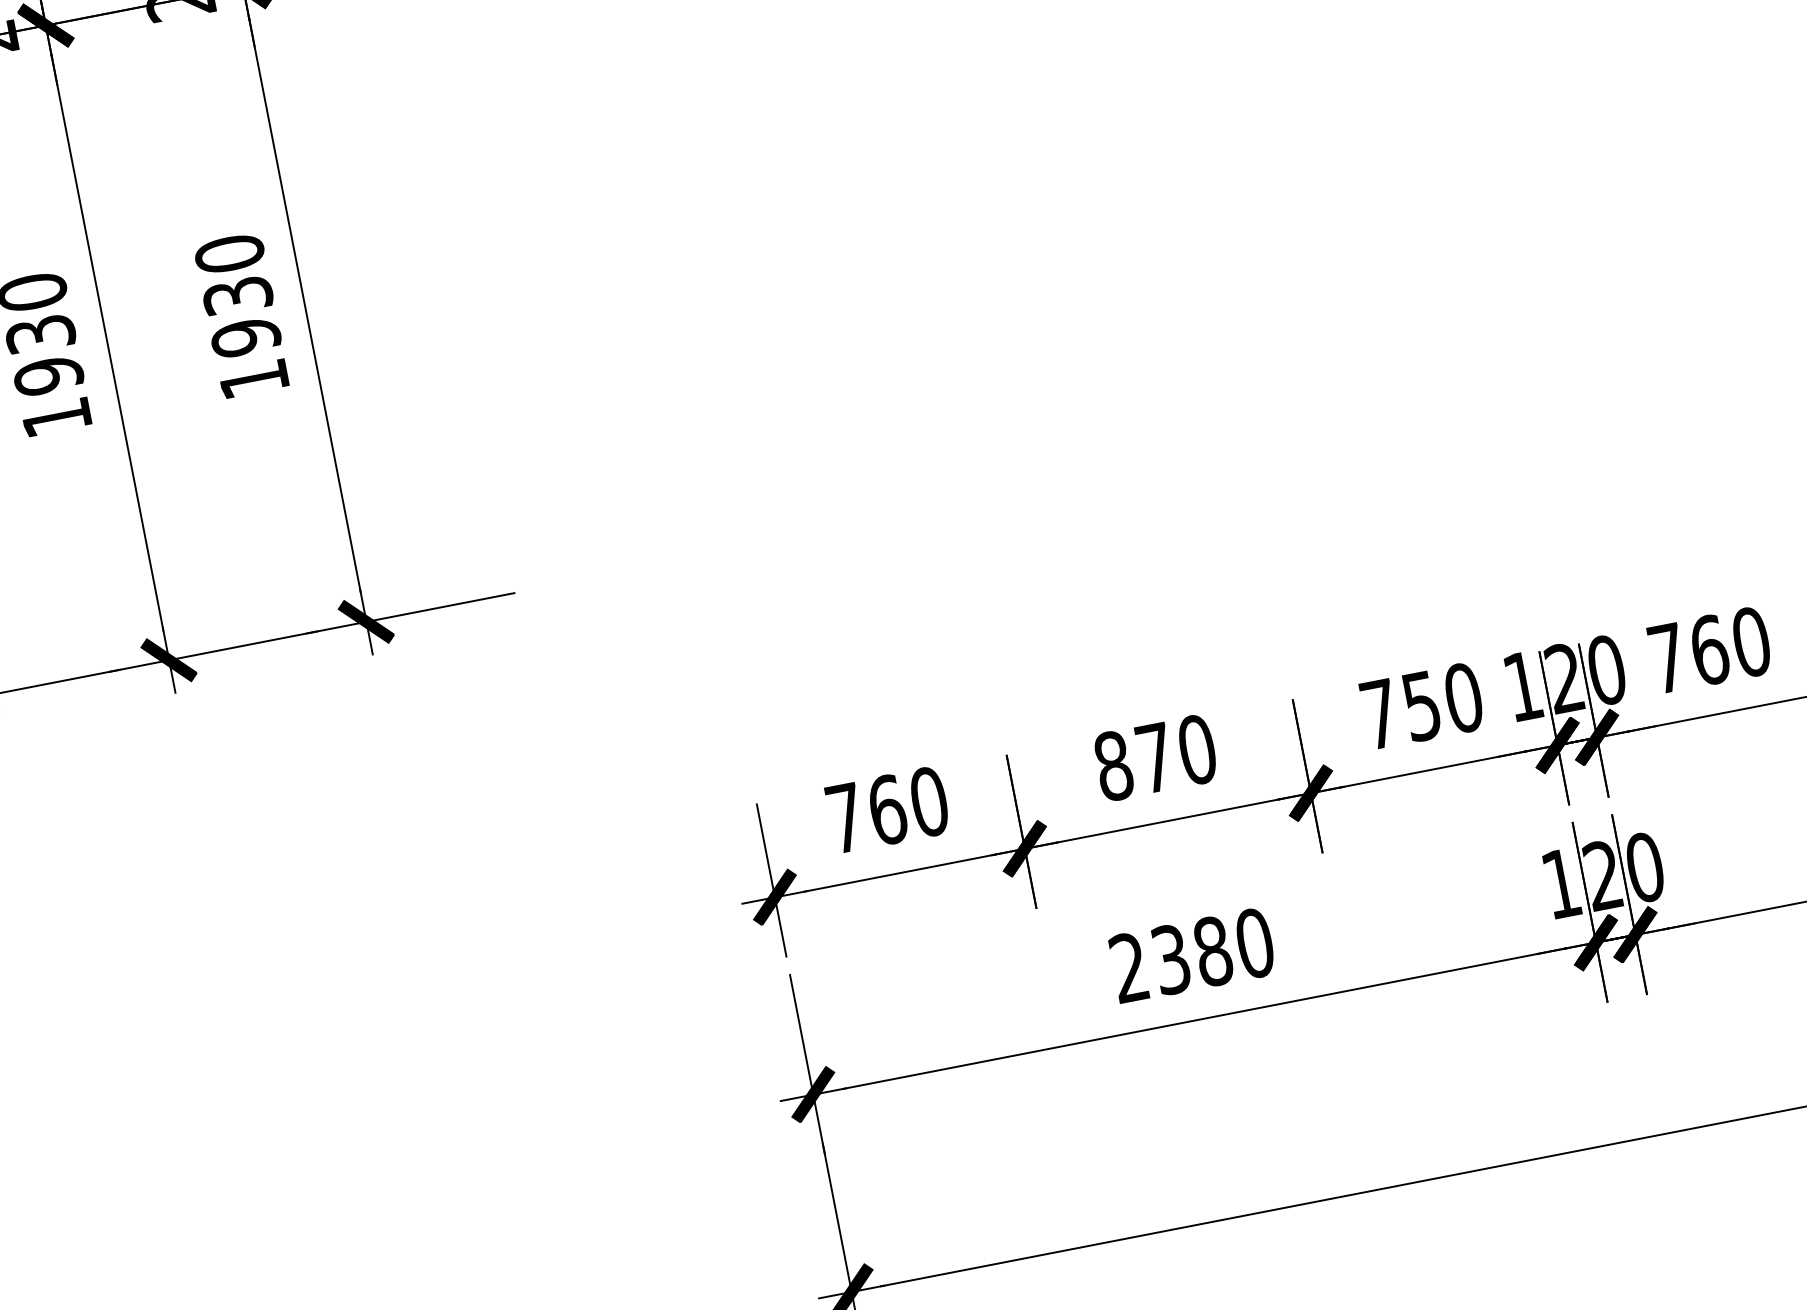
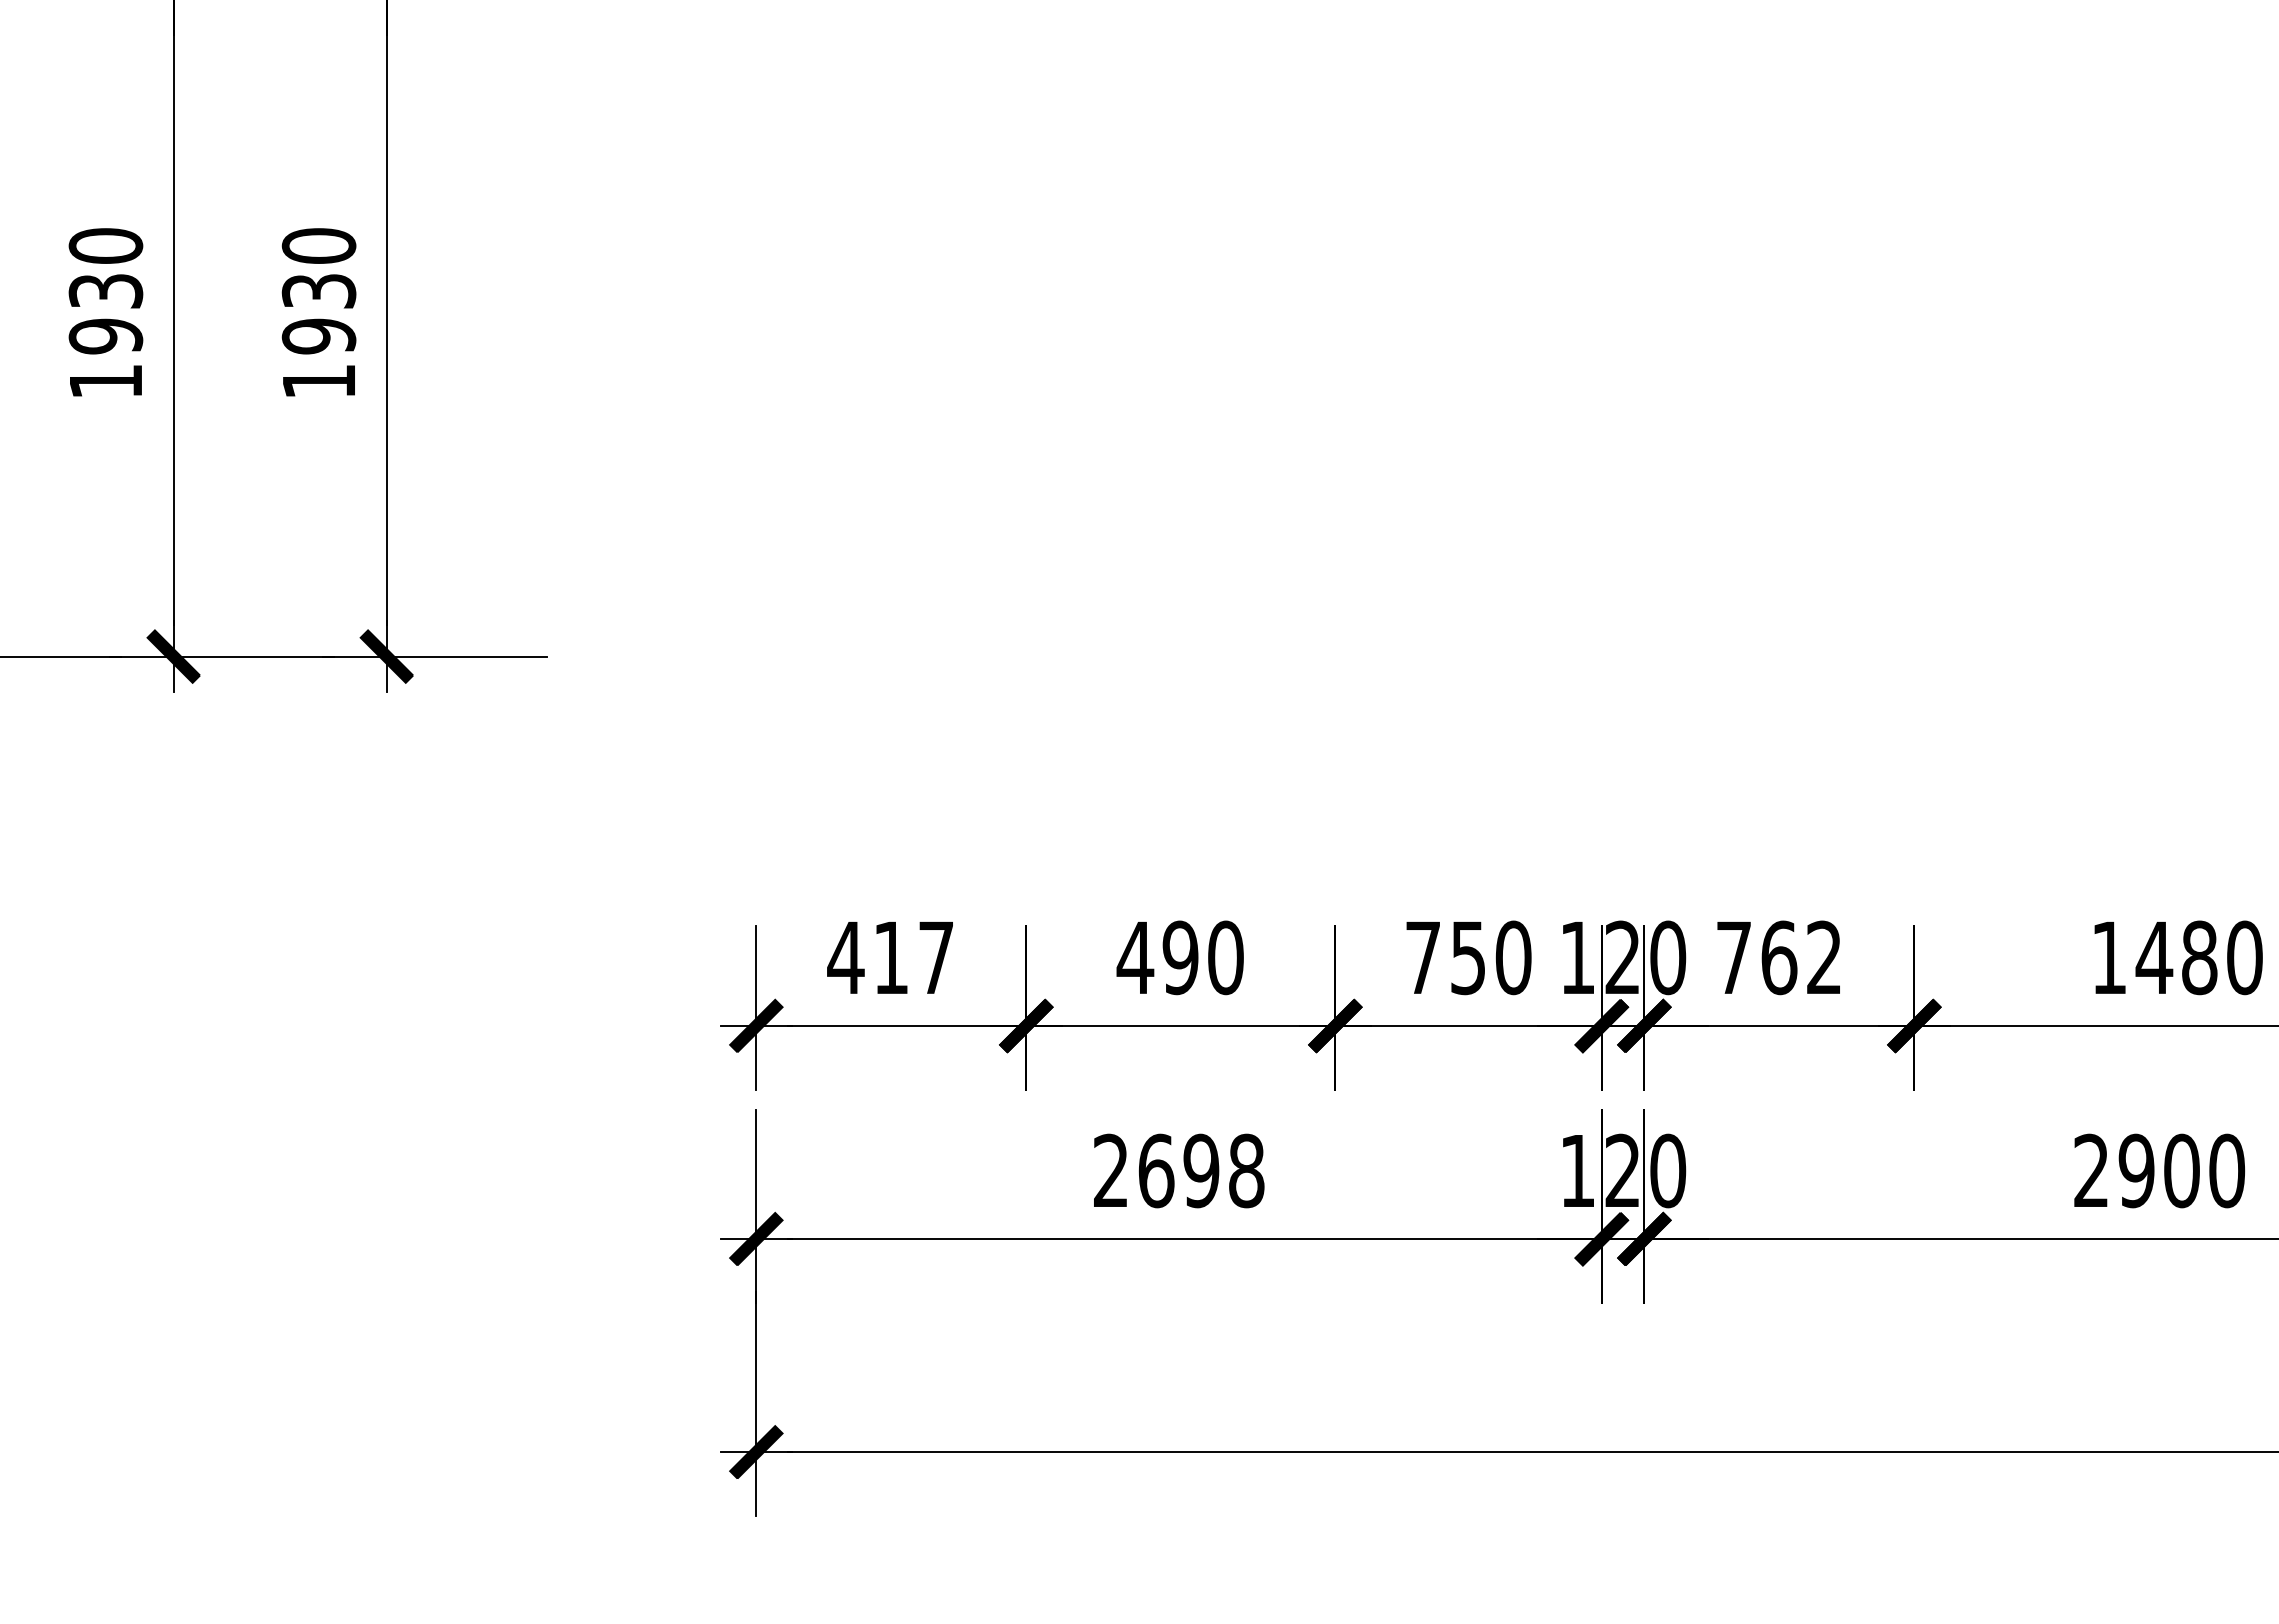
text: (1751, 641) -> (1824, 957), 760 -> 762
text: (1133, 761) -> (1157, 957), 870 -> 490
text: (886, 809) -> (890, 957), 760 -> 417
text: (1213, 951) -> (1201, 1170), 2380 -> 2698

